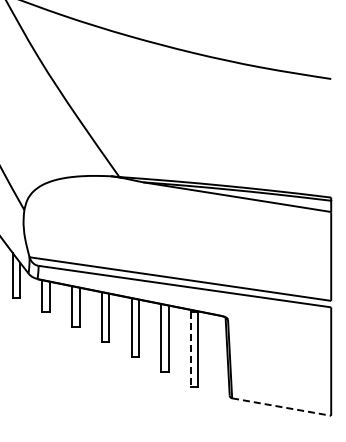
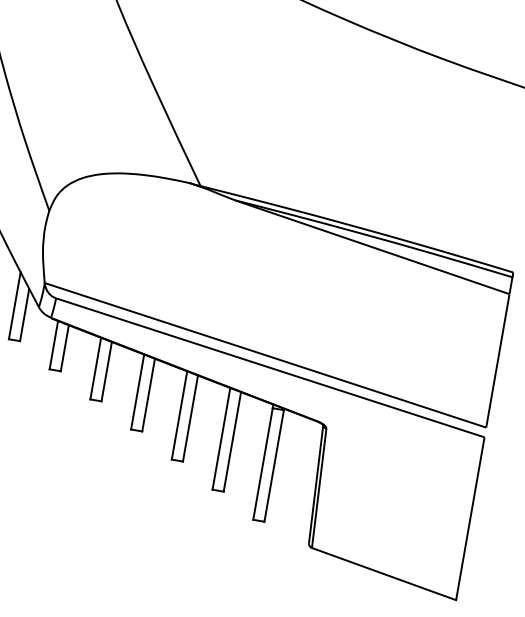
line: (191, 350) -> (263, 465), dashed -> solid
line: (282, 407) -> (385, 574), dashed -> solid

